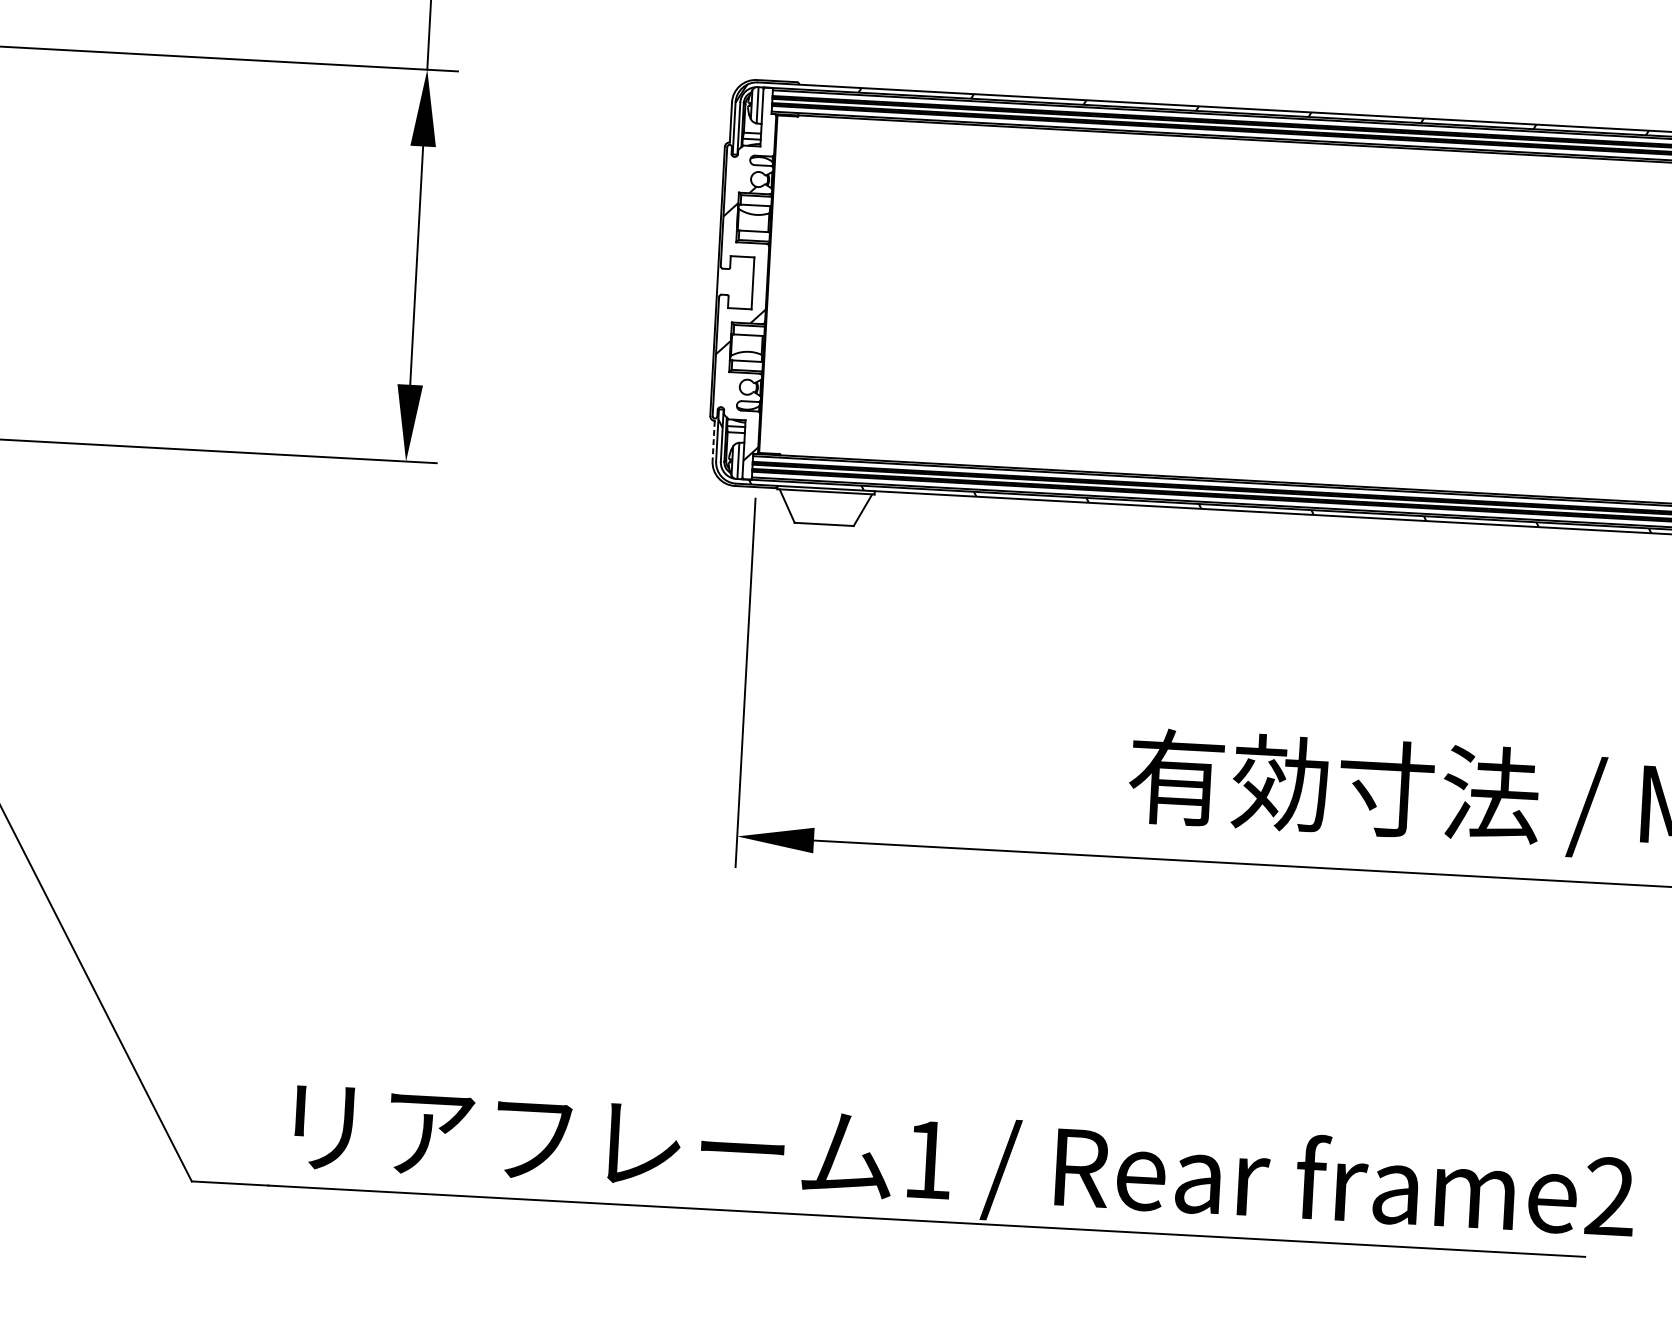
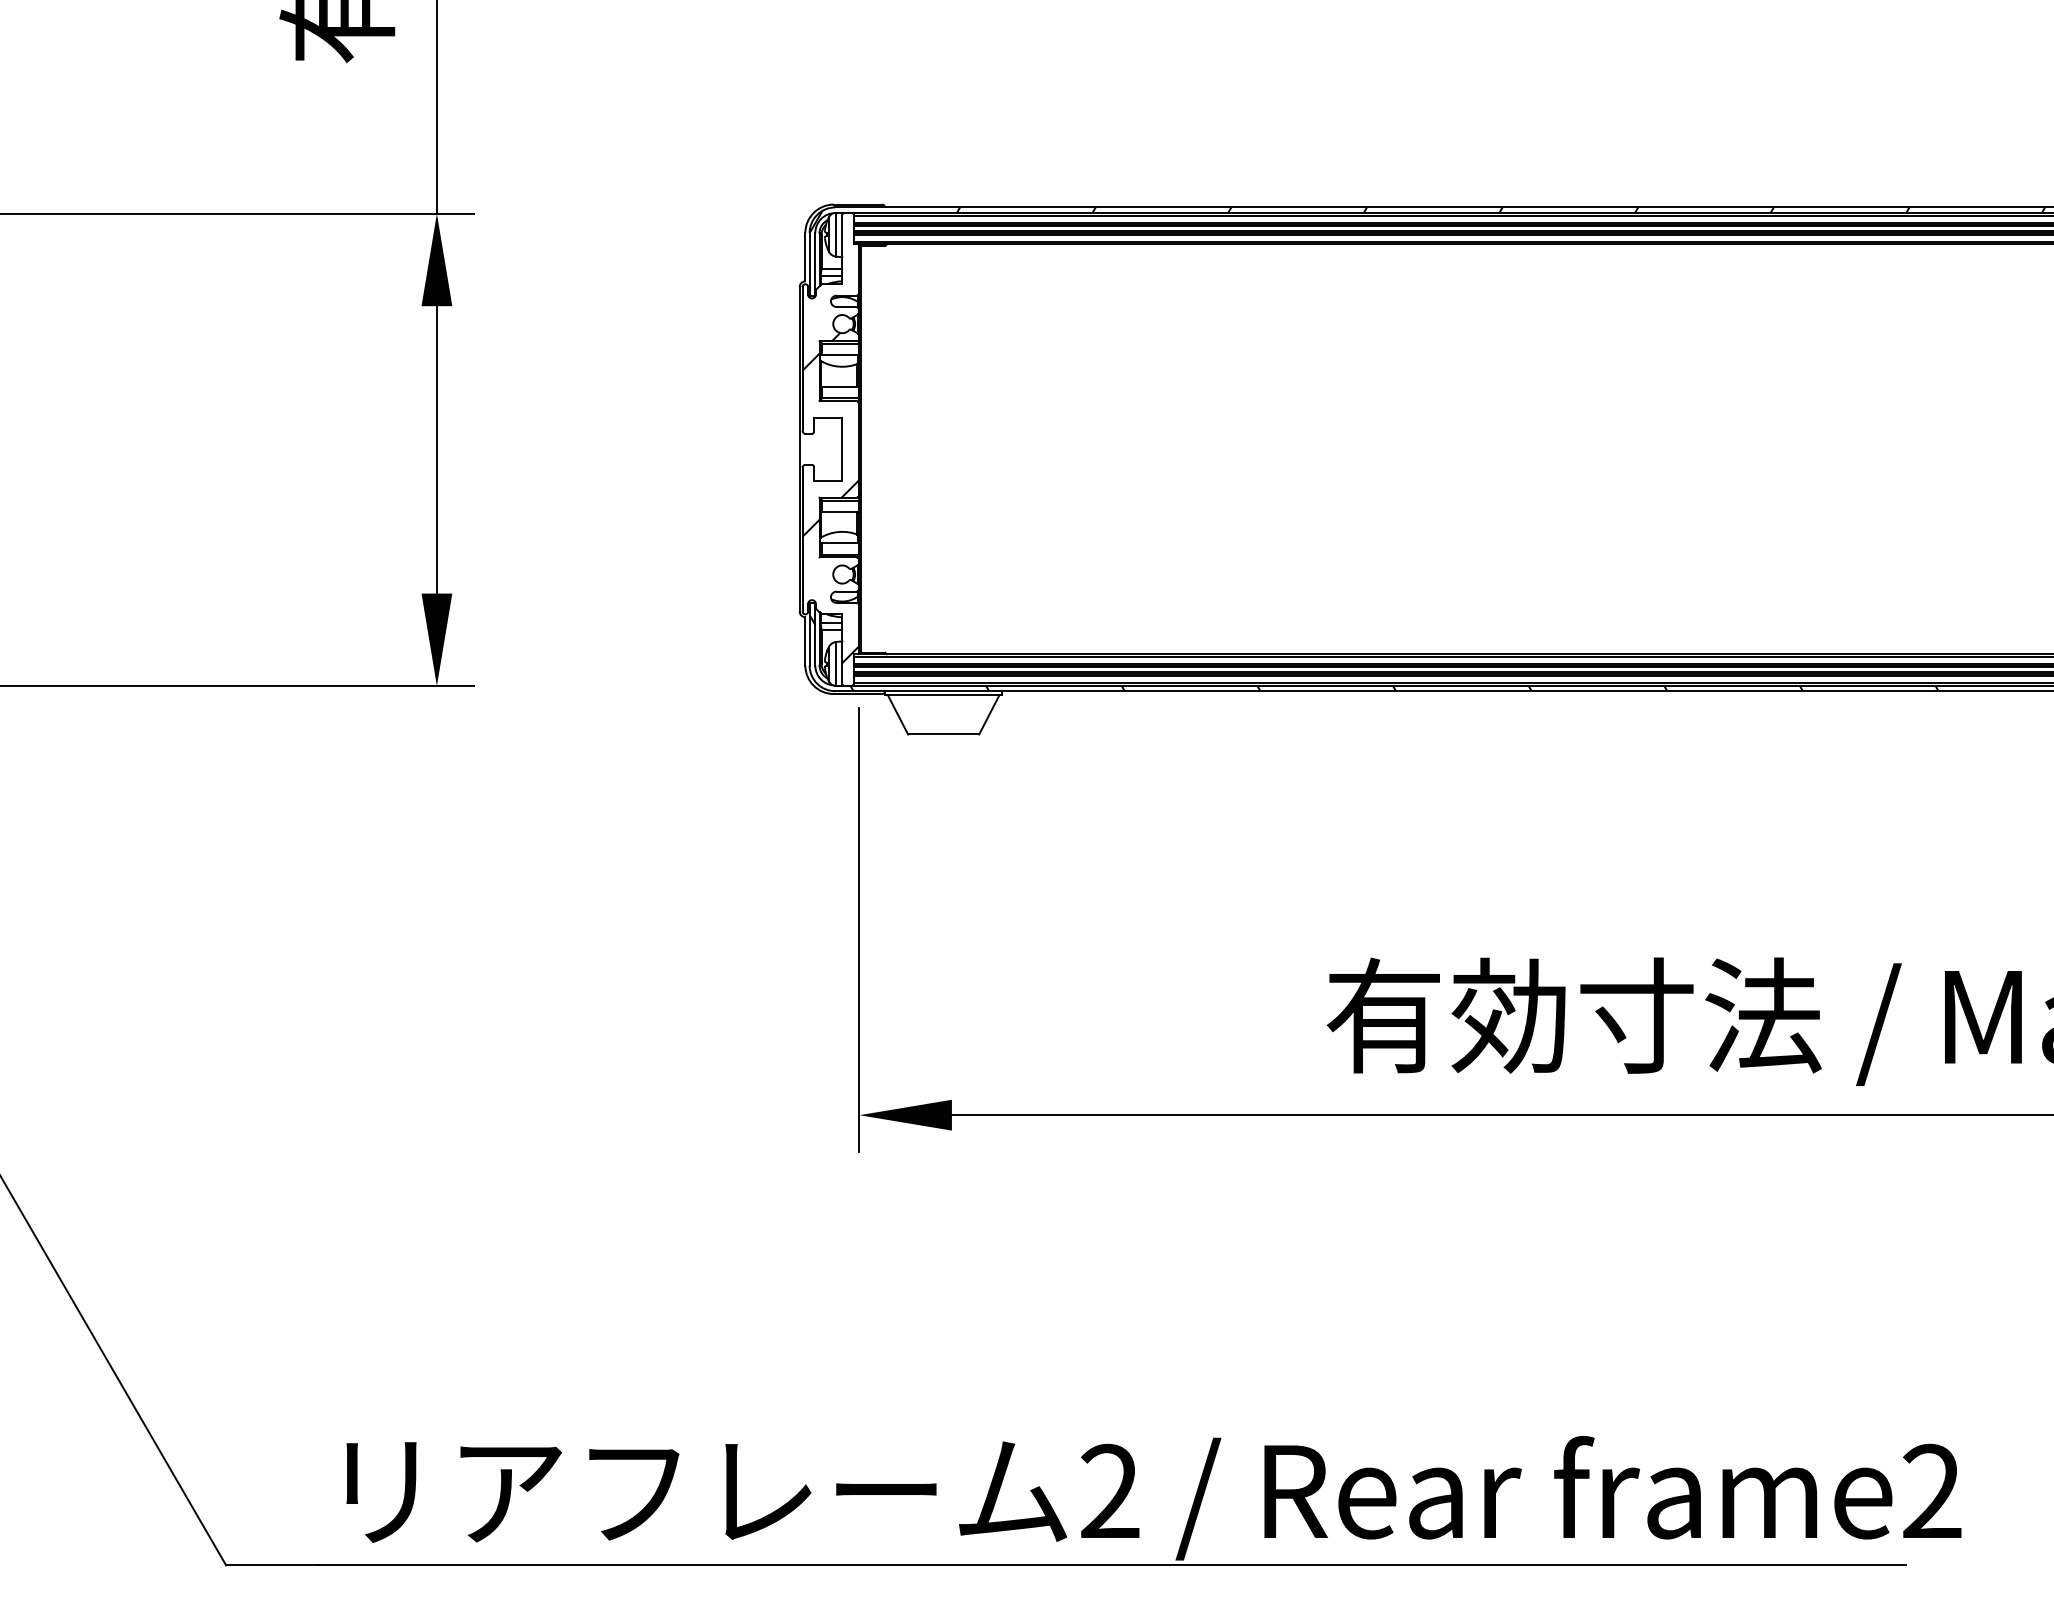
line: (713, 441) -> (805, 641), dashed -> solid
text: (928, 1158) -> (1110, 1490), 1 -> 2

